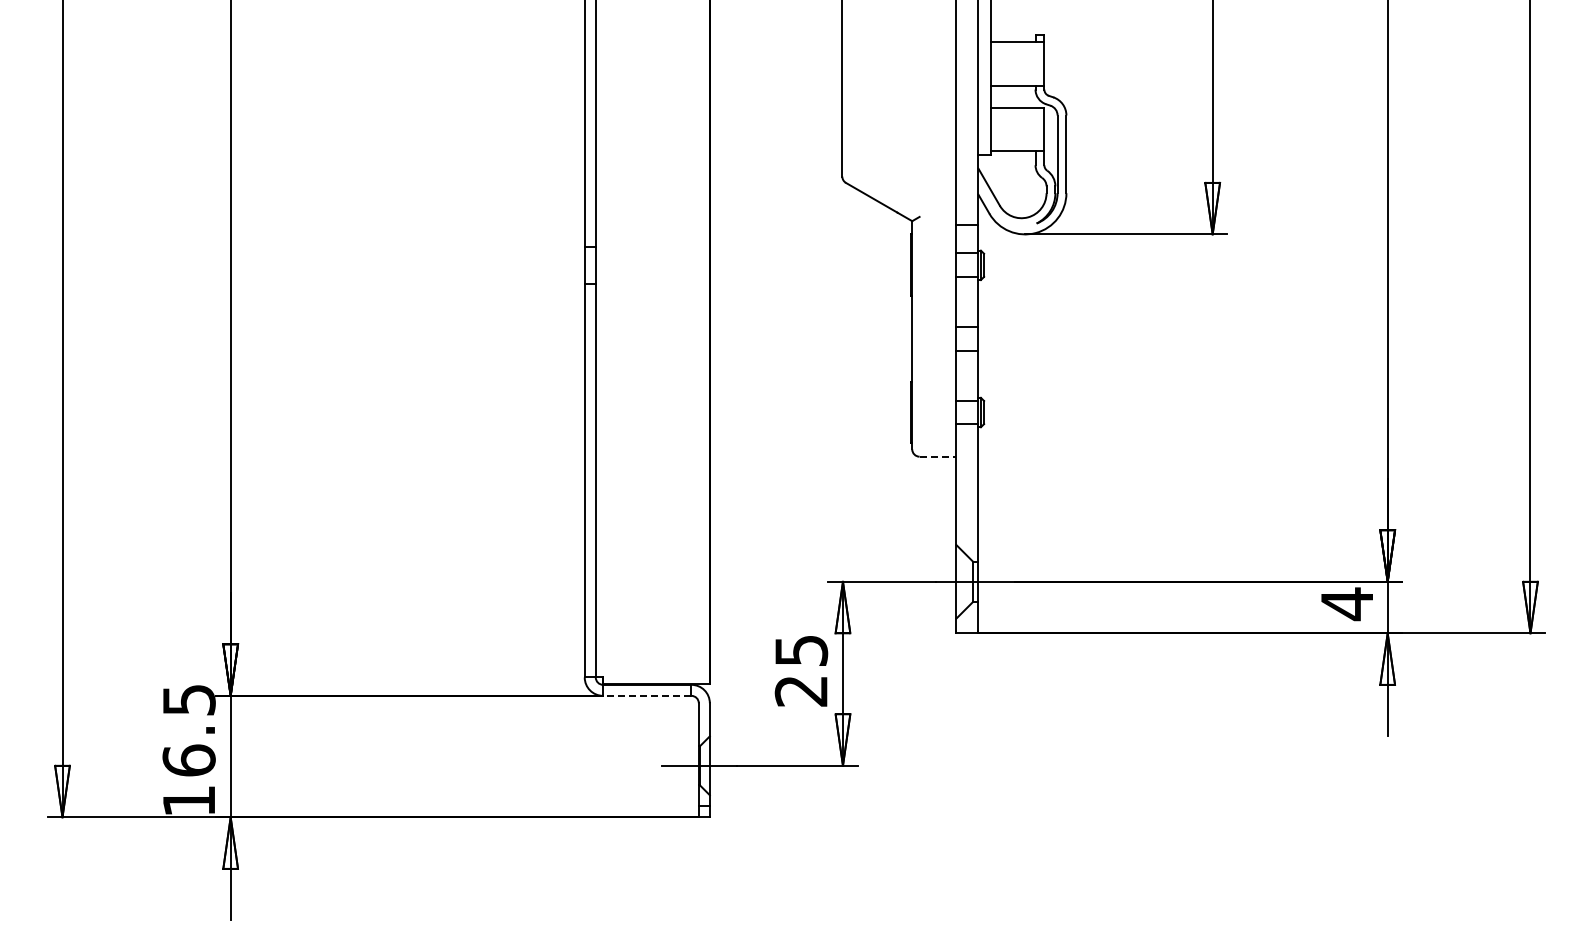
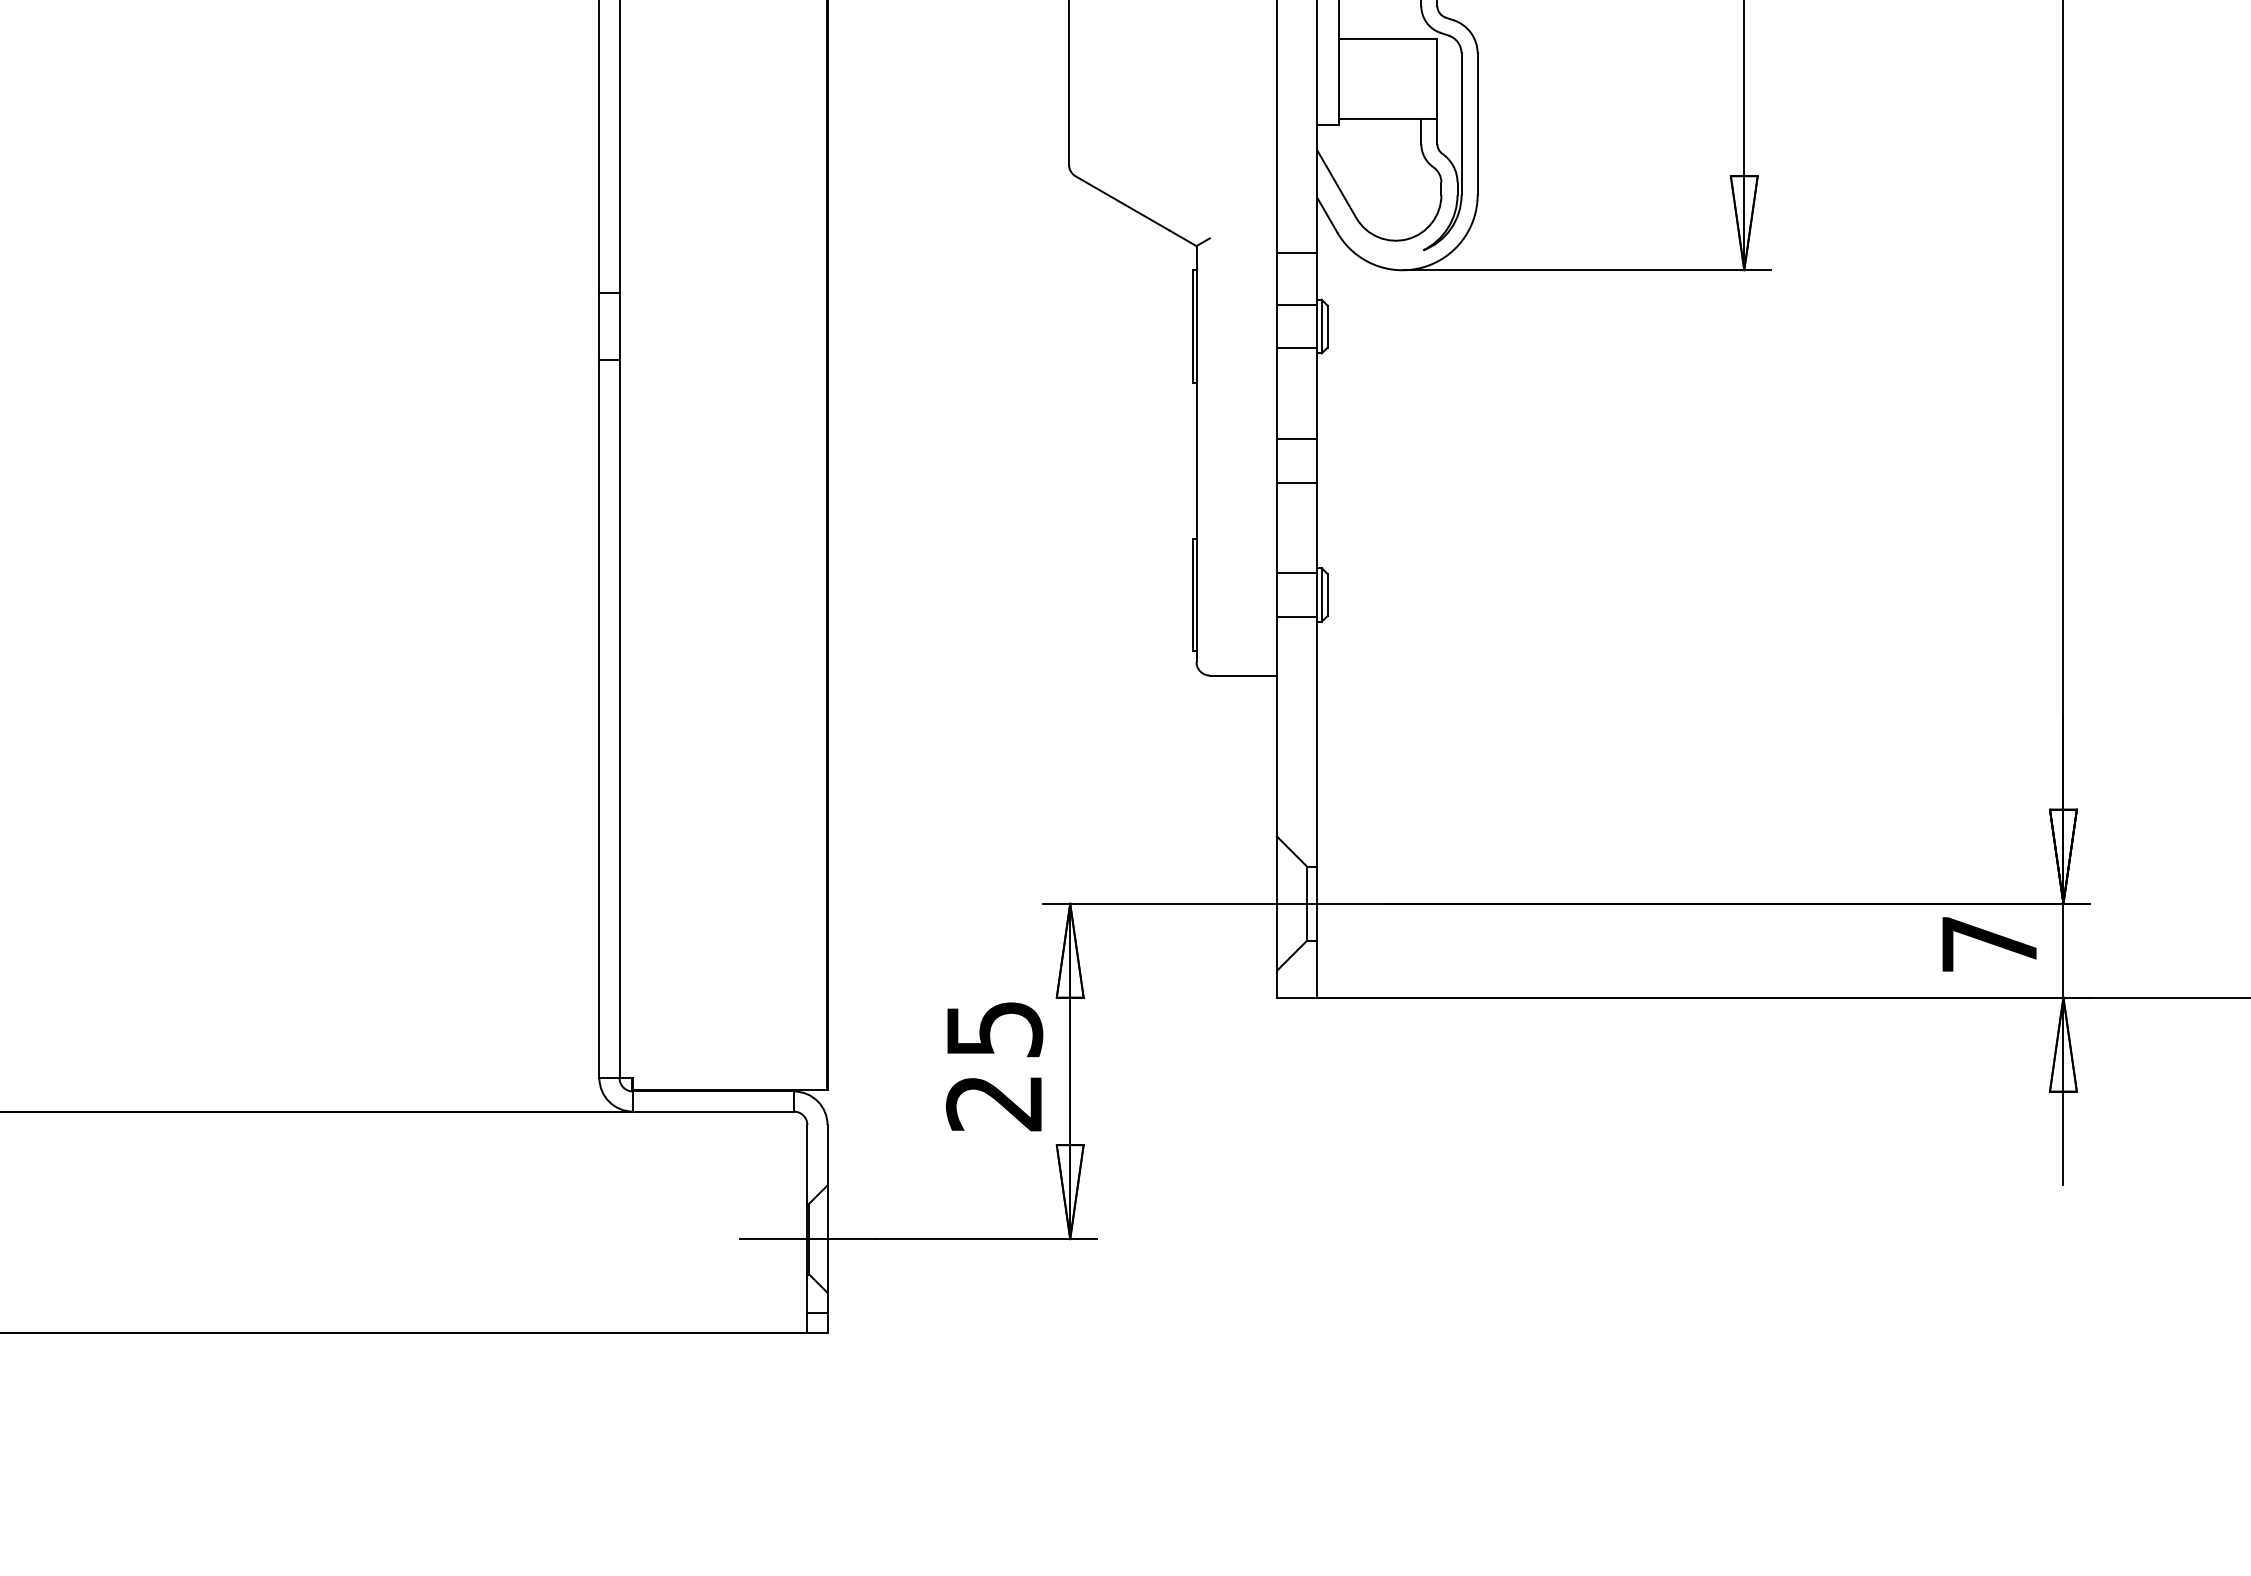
line: (938, 456) -> (1244, 675), dashed -> solid
text: (1346, 604) -> (1988, 945), 4 -> 7
line: (646, 695) -> (711, 1110), dashed -> solid

